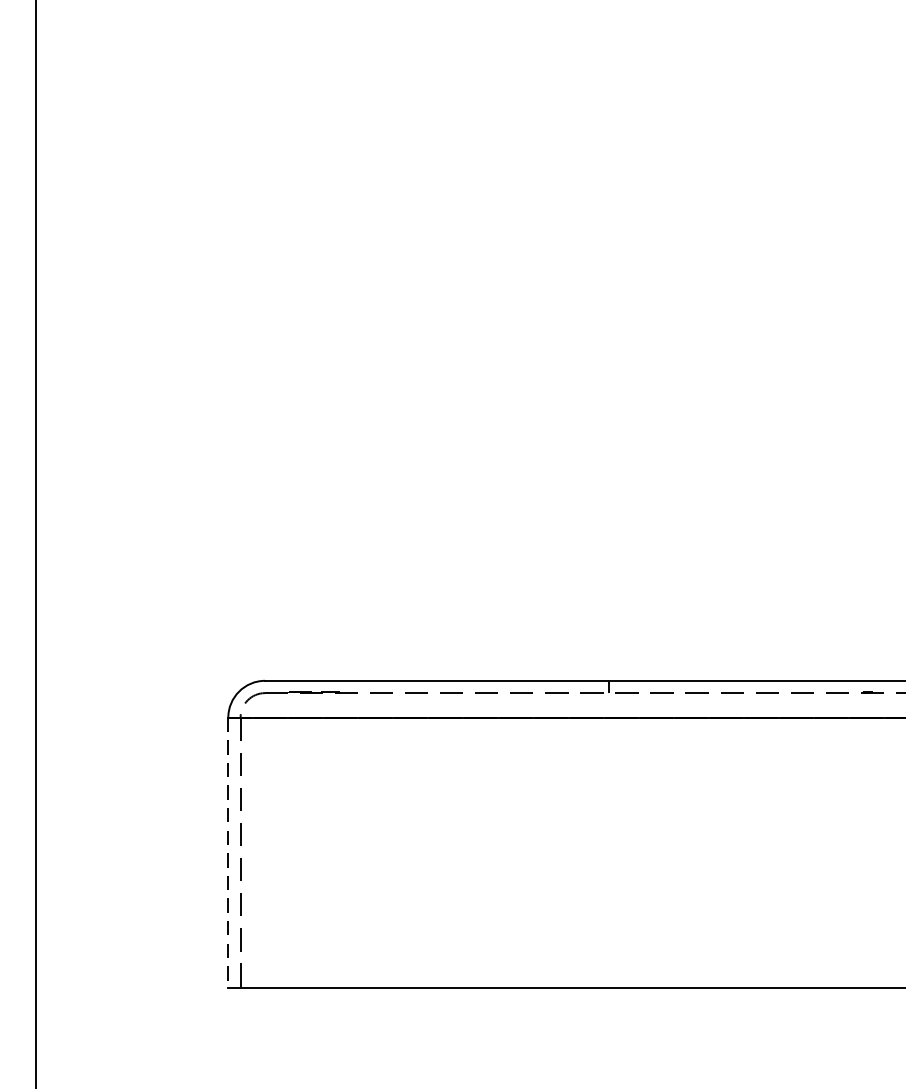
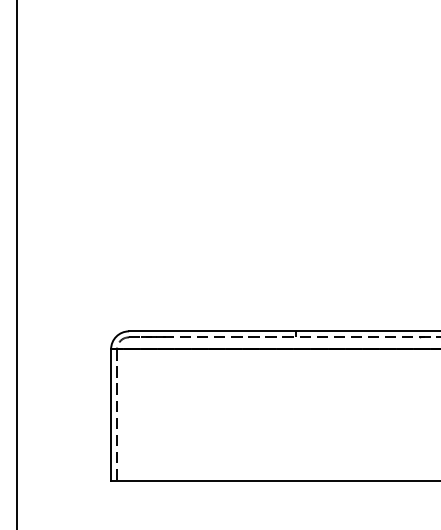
line: (229, 853) -> (111, 415), dashed -> solid

